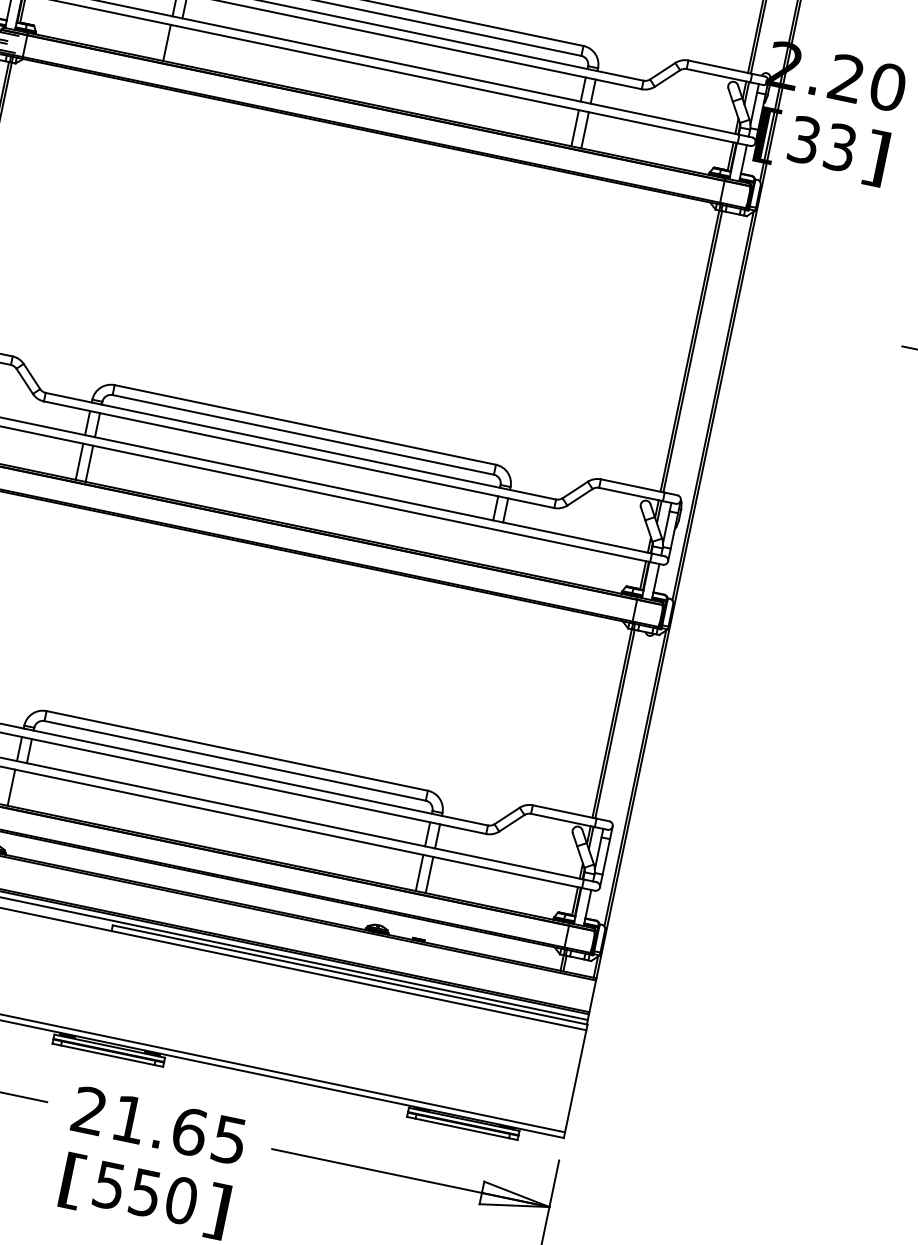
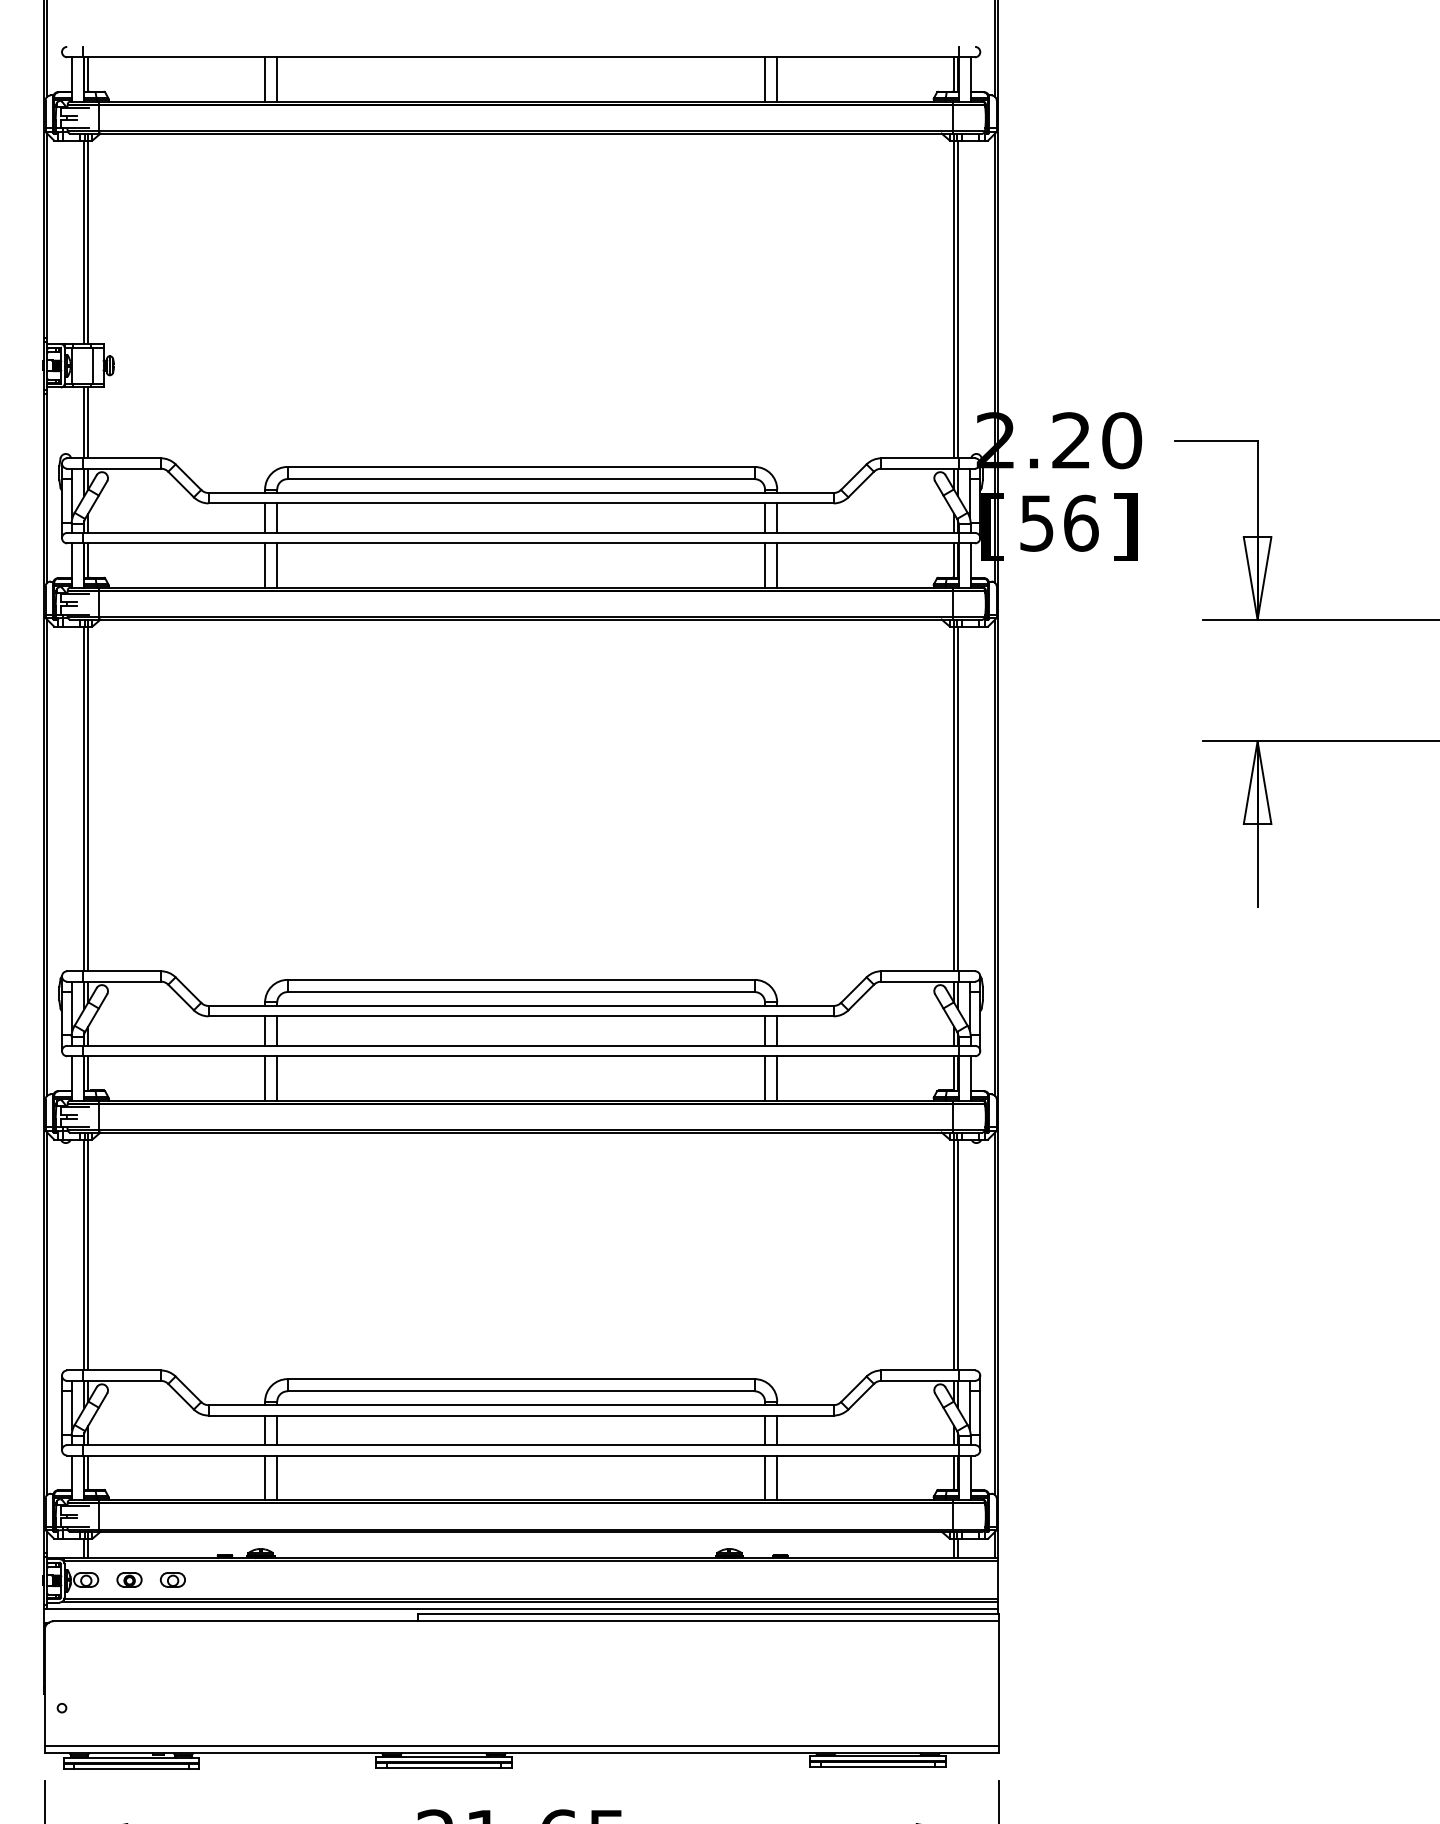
line: (177, 45) -> (277, 565), added
text: (822, 143) -> (1059, 522), 33 -> 56
line: (488, 547) -> (765, 1078), added
line: (497, 549) -> (777, 1078), added
line: (21, 789) -> (277, 1477), added

